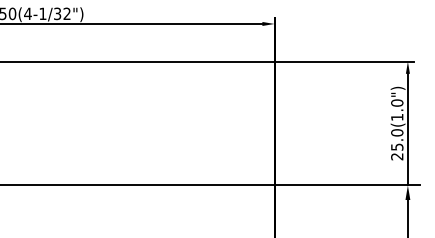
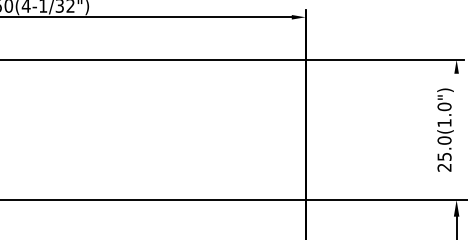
line: (407, 129) -> (456, 136), removed

